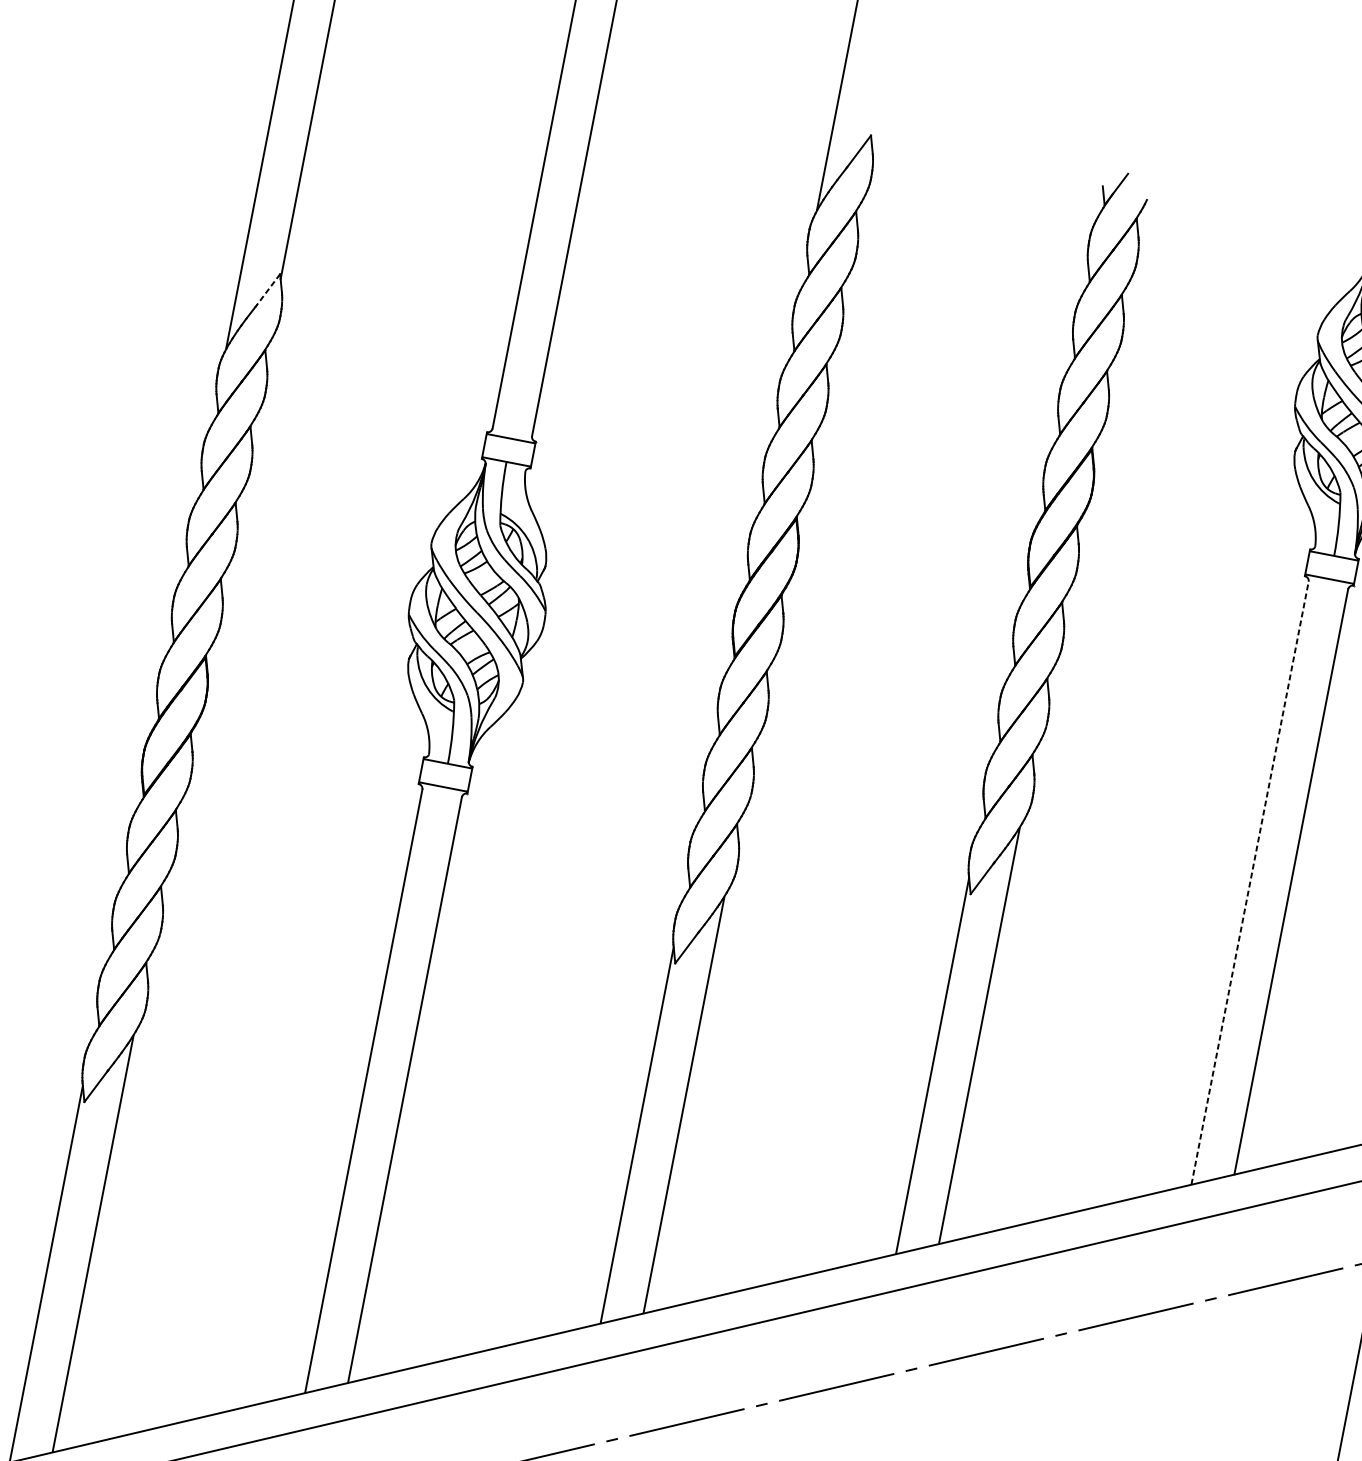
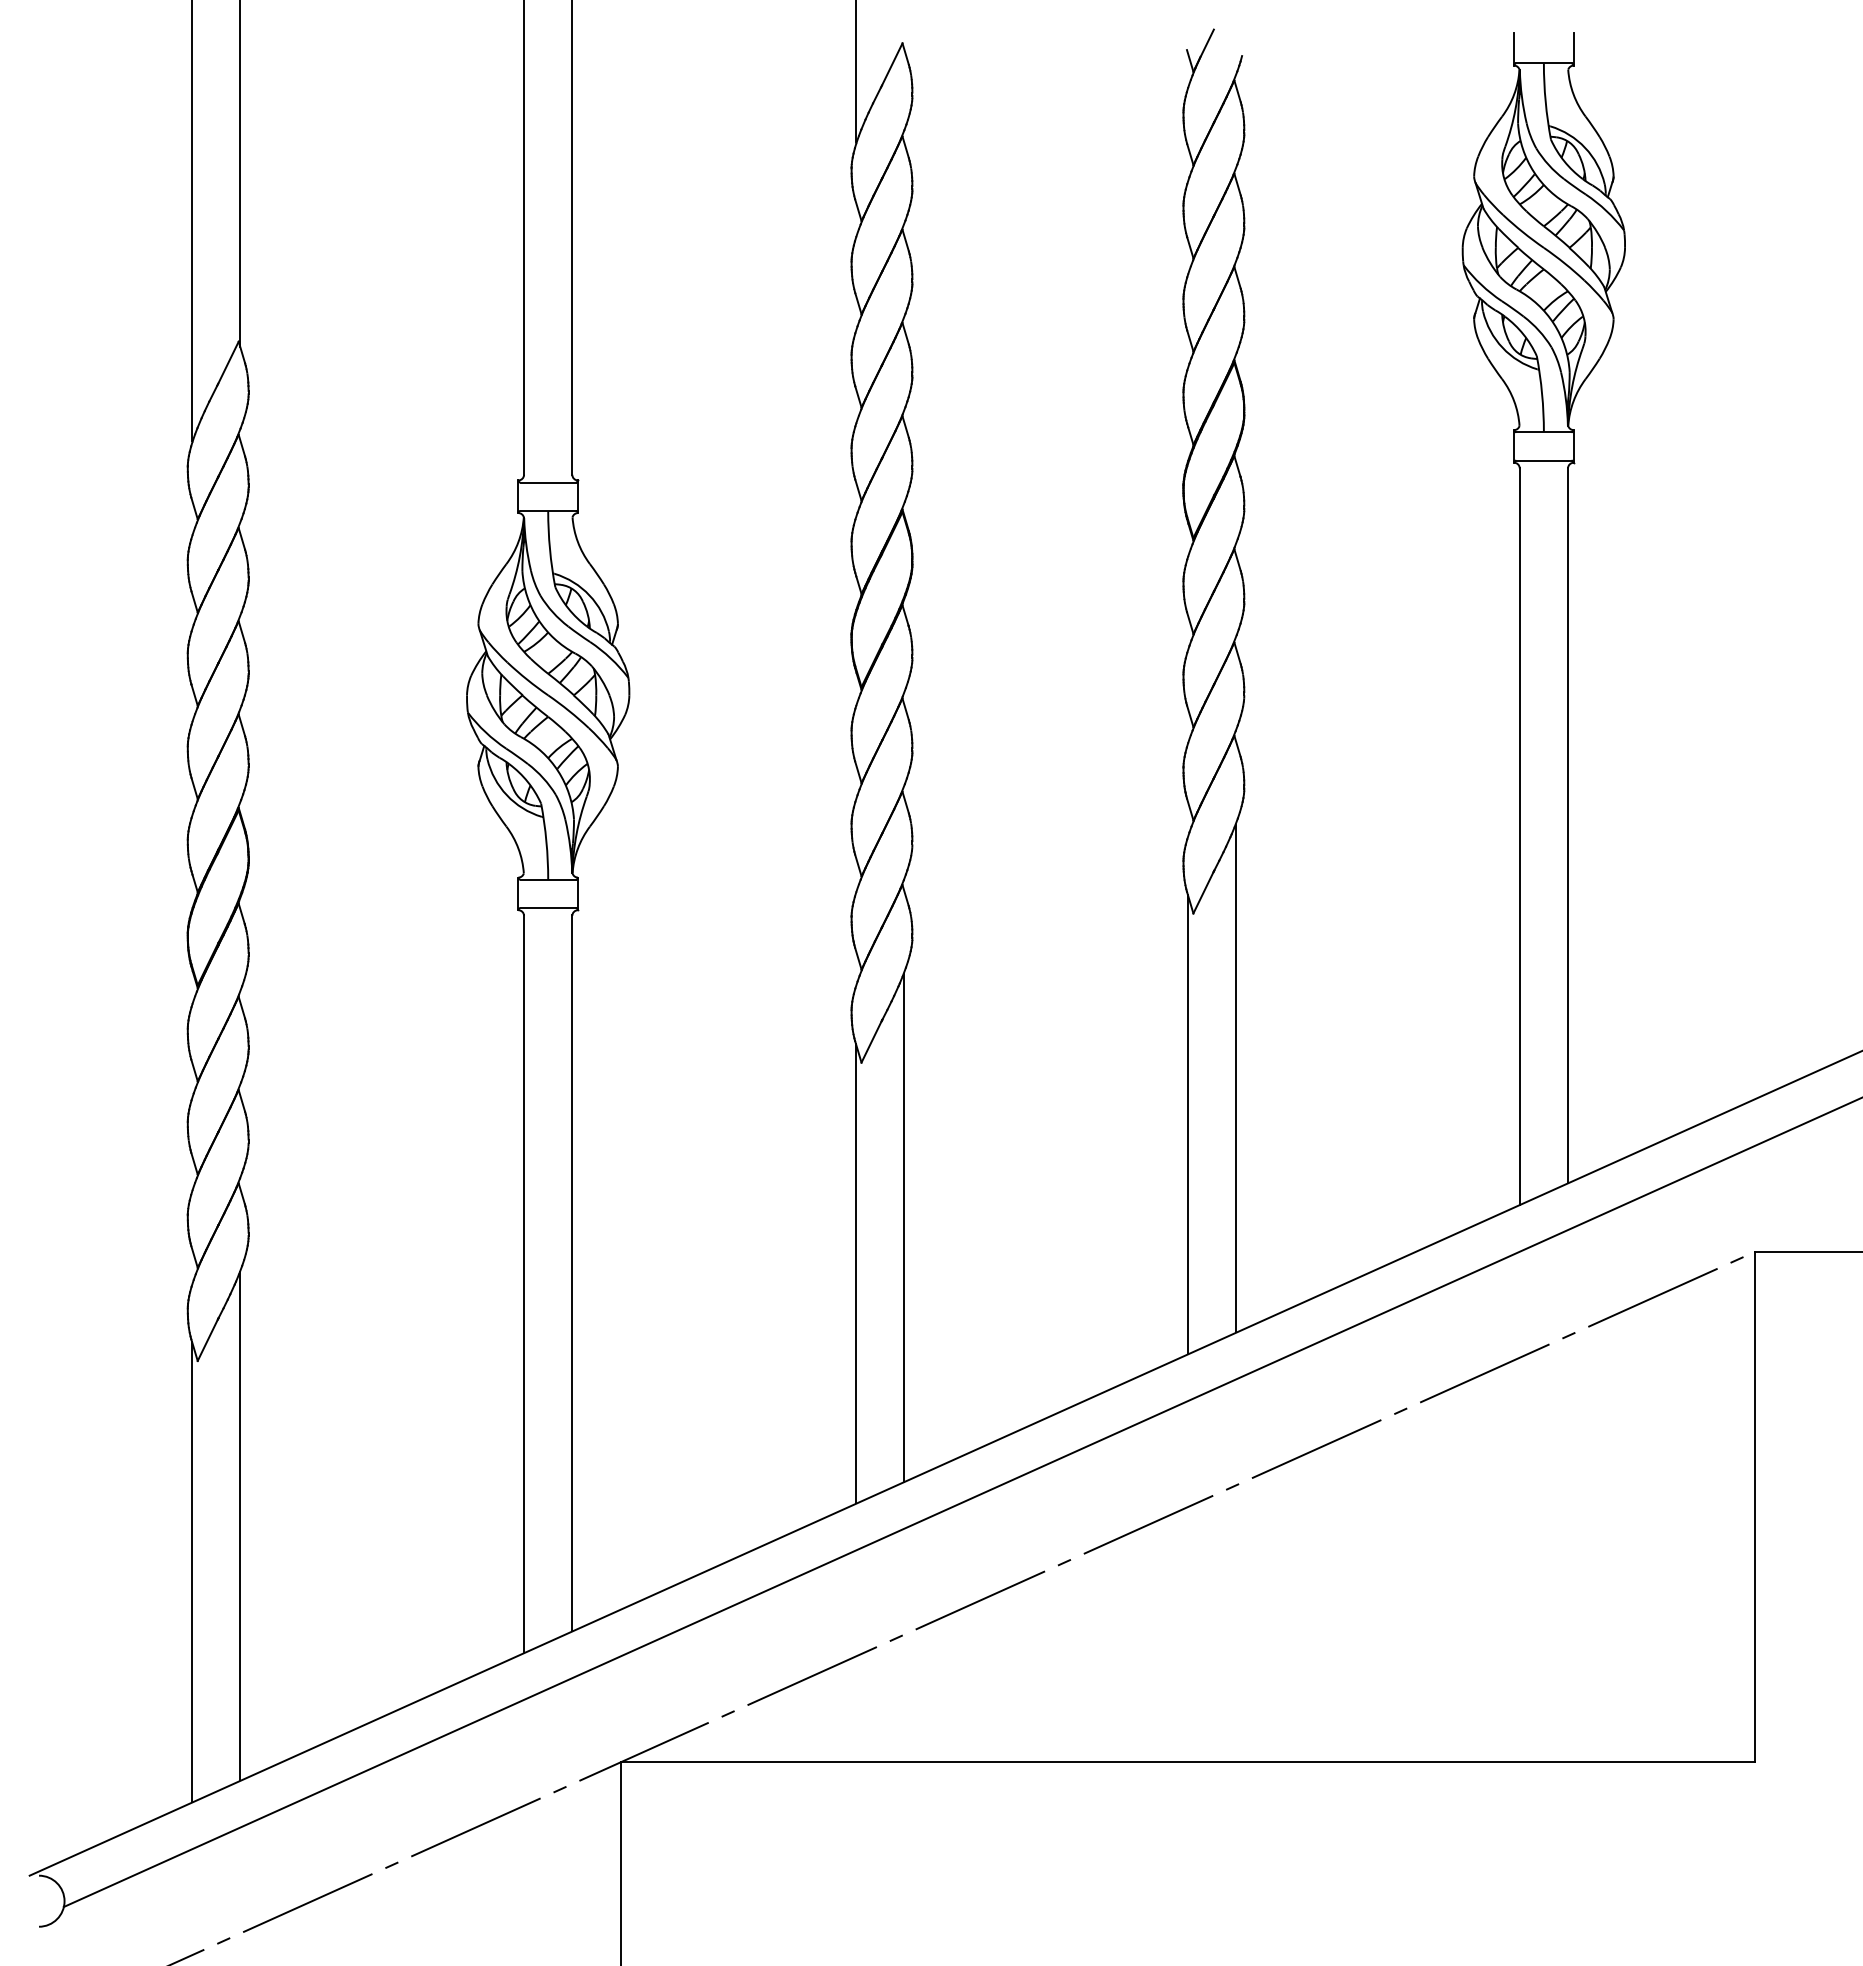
line: (268, 290) -> (228, 363), dashed -> solid
line: (1250, 882) -> (1519, 835), dashed -> solid

